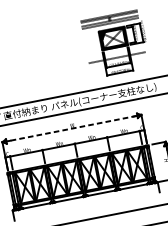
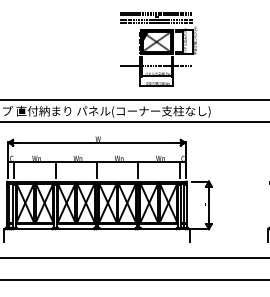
part: (116, 44) -> (158, 49), moved
line: (71, 128) -> (96, 142), dashed -> solid

